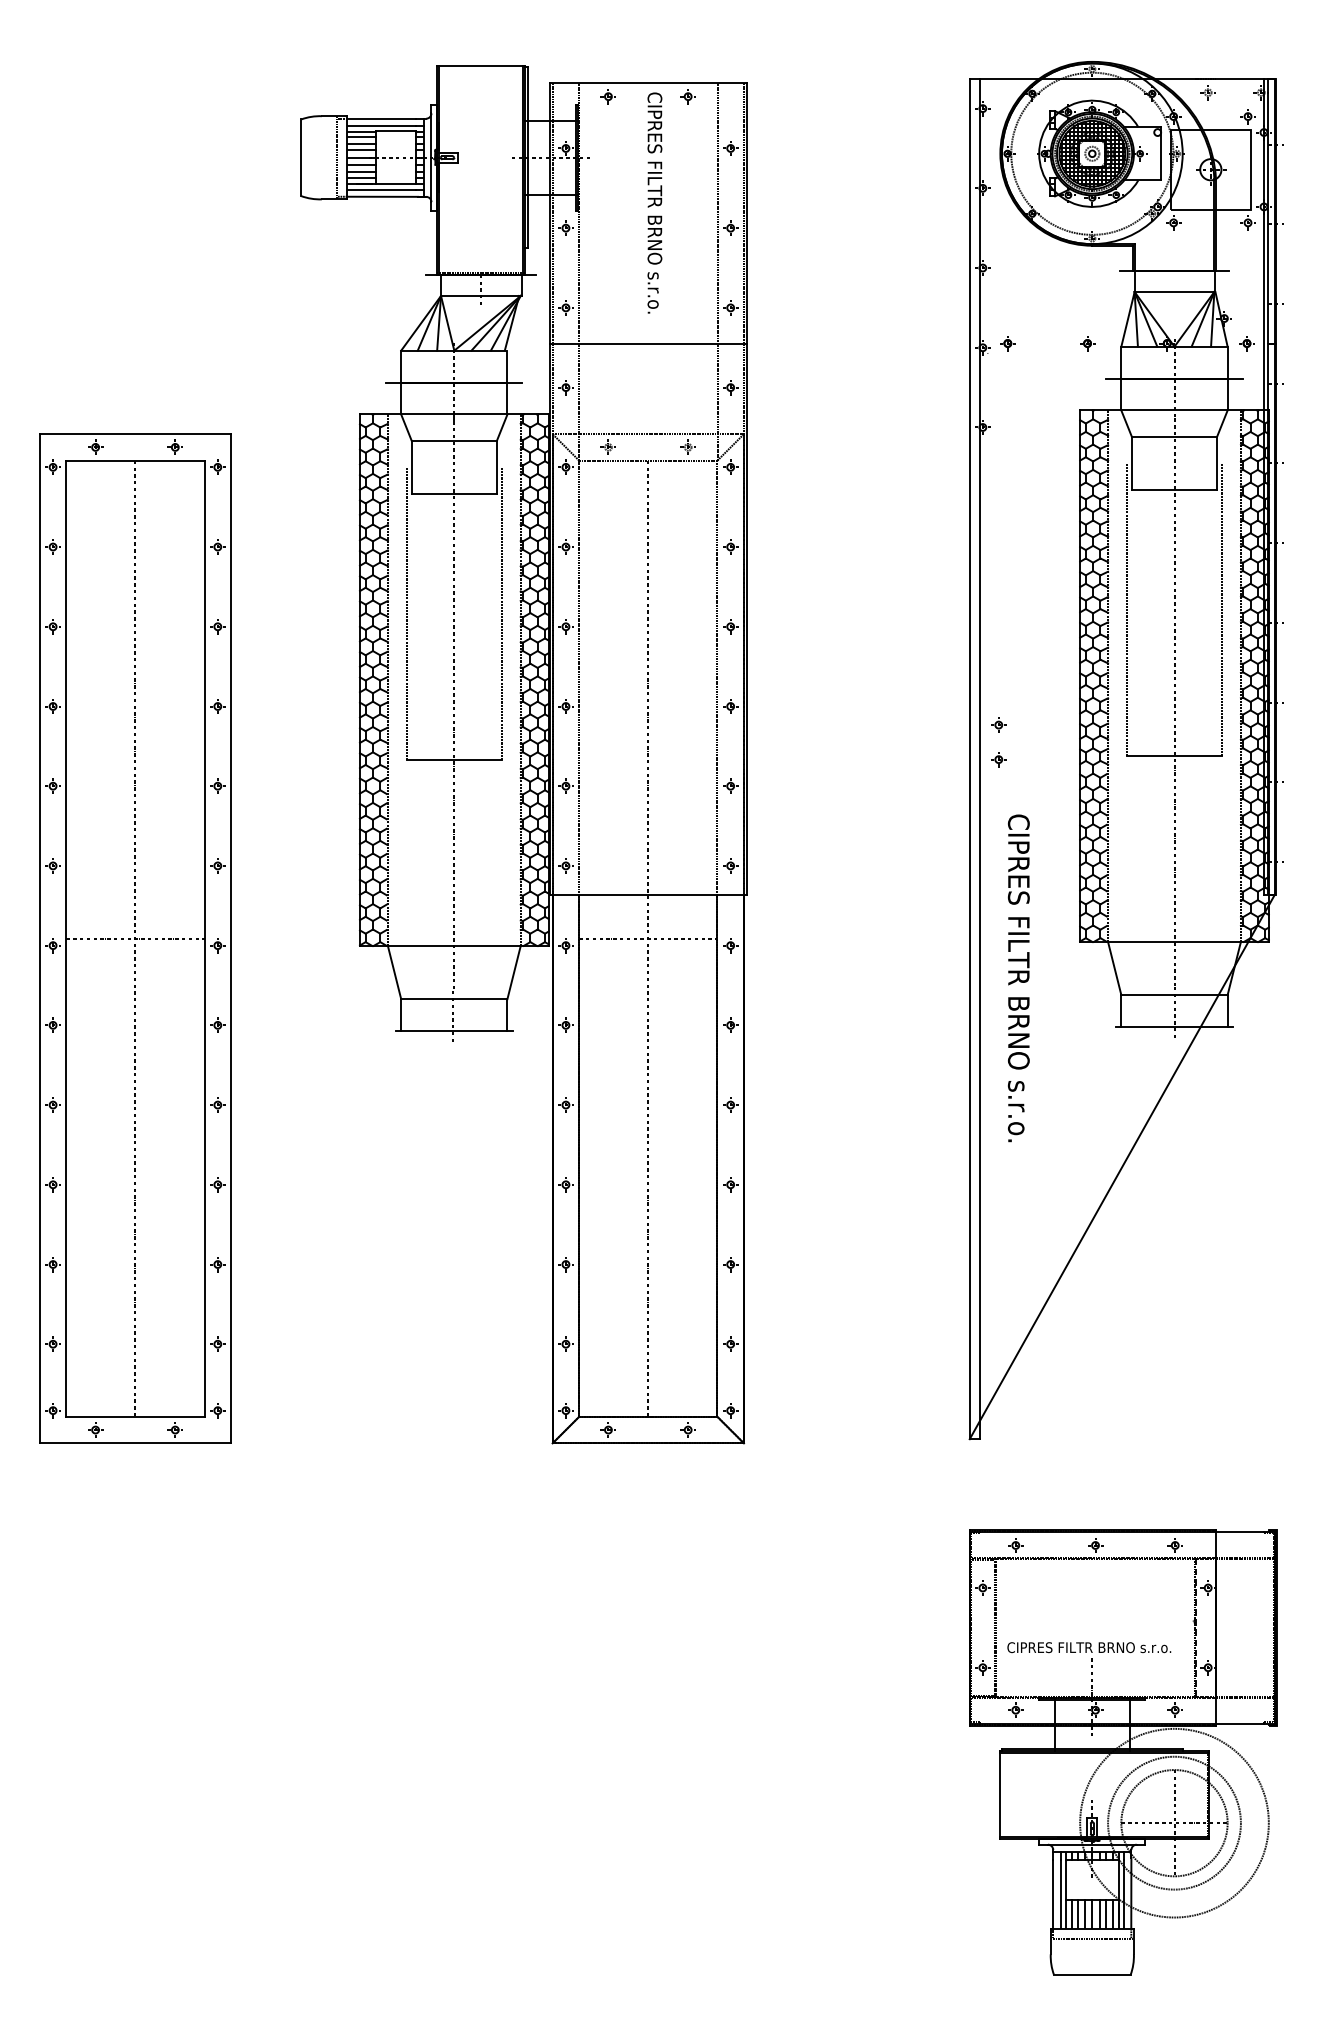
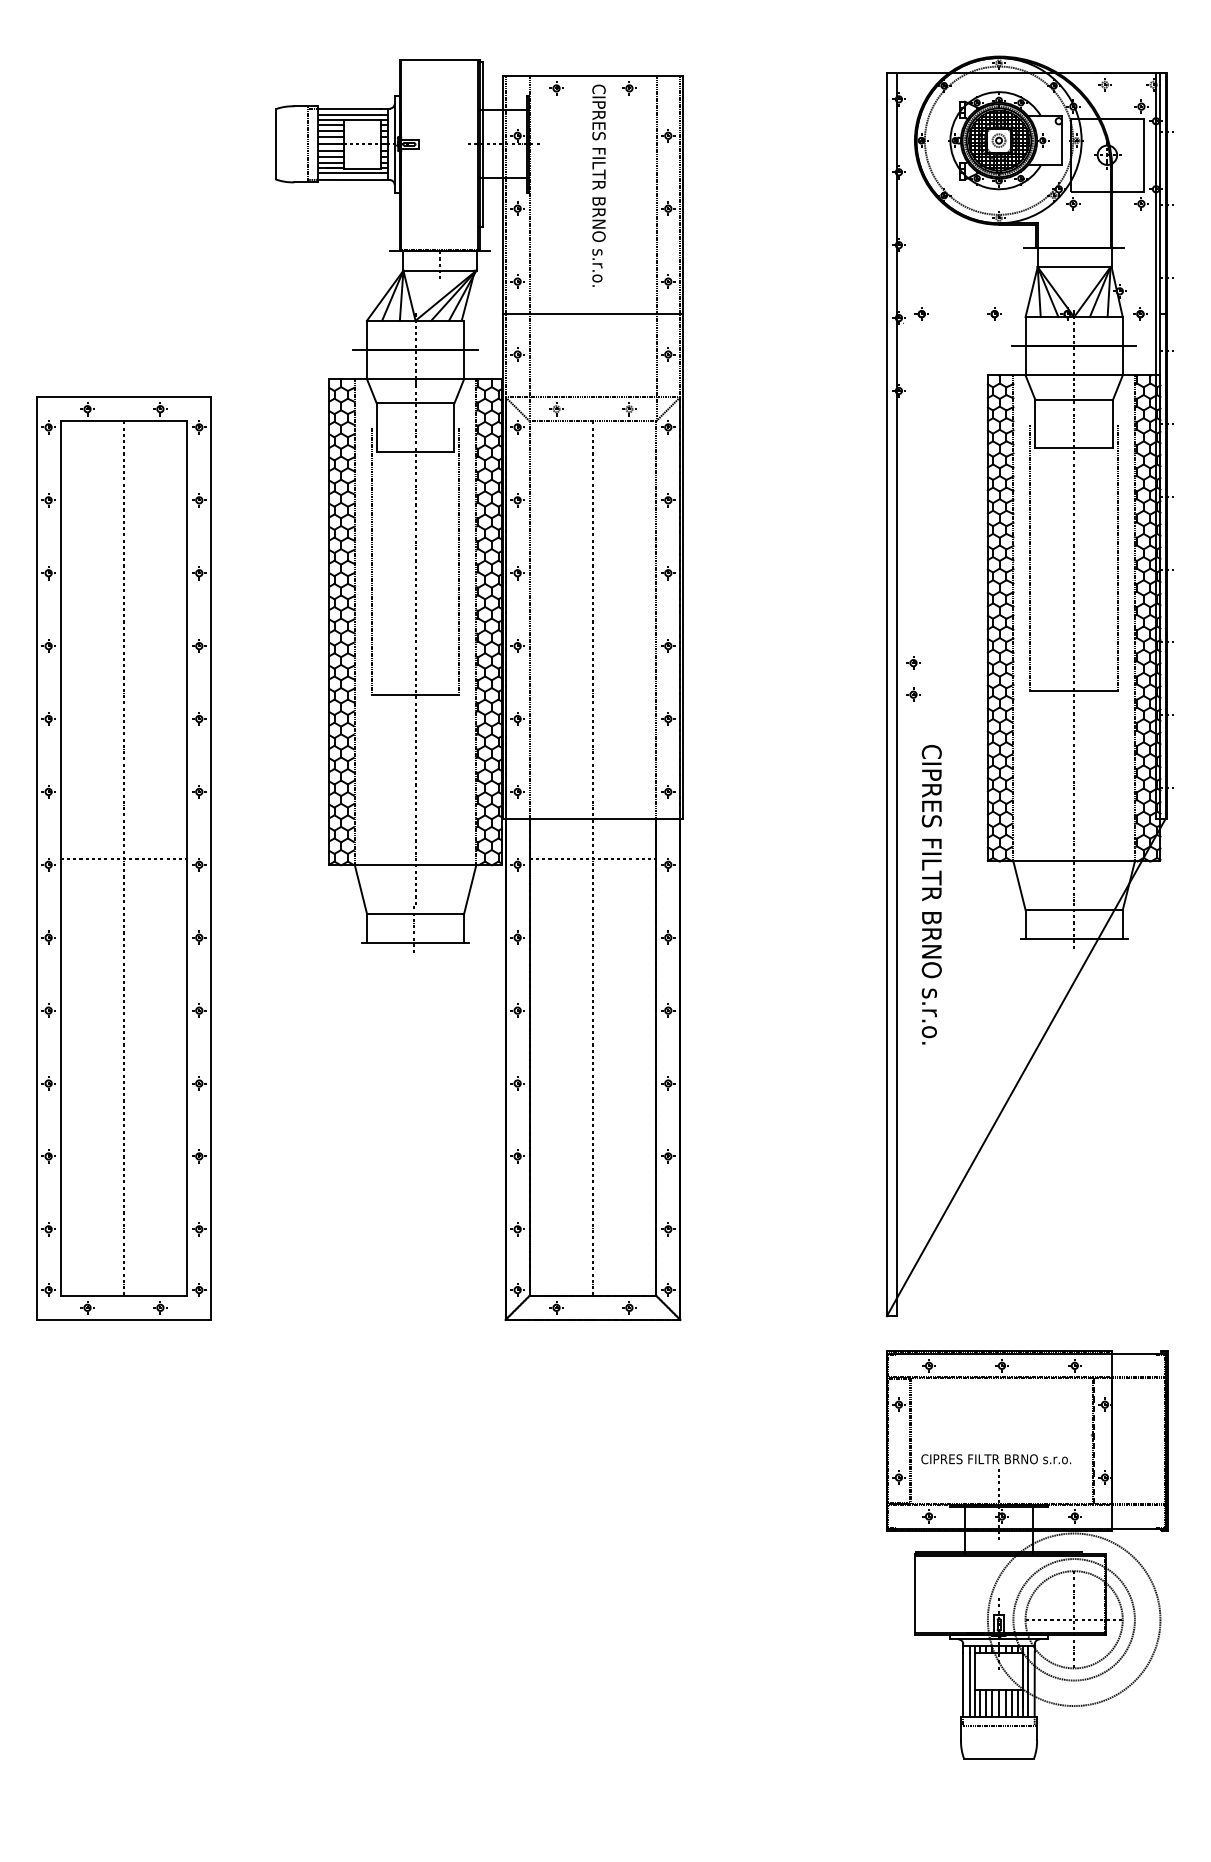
part: (1123, 1752) -> (1027, 1555), moved

